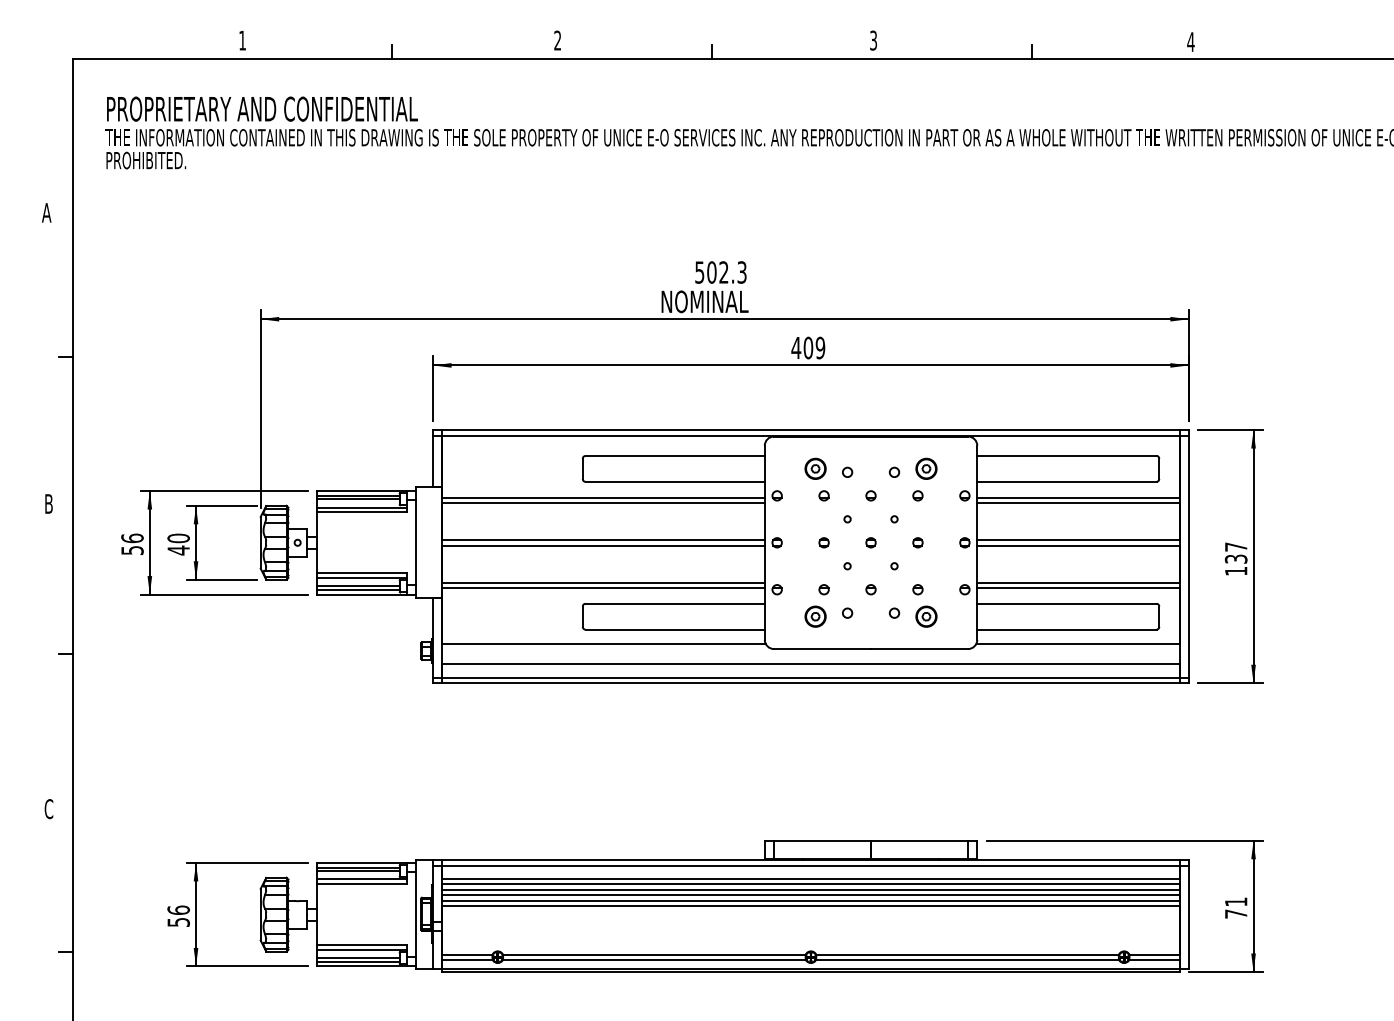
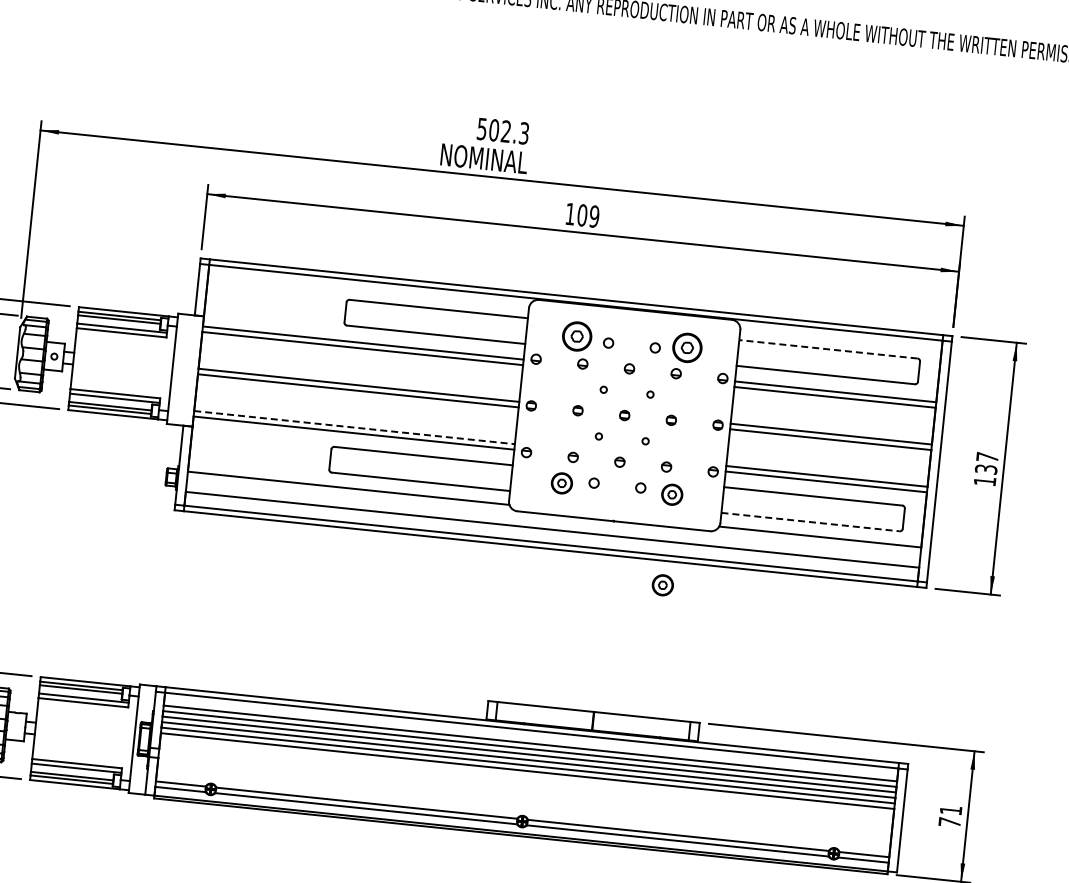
text: (796, 347) -> (570, 213), 409 -> 109
line: (1066, 455) -> (828, 348), solid -> dashed
part: (815, 468) -> (577, 335), size x1.4
part: (926, 468) -> (687, 347), size x1.4
line: (604, 582) -> (355, 427), solid -> dashed
line: (1066, 629) -> (810, 521), solid -> dashed
part: (926, 707) -> (662, 585), added

